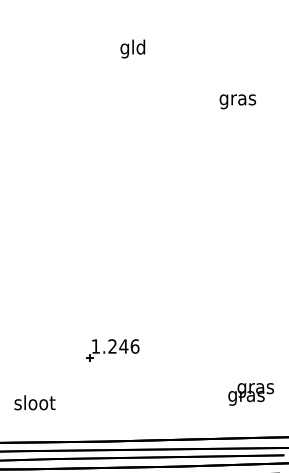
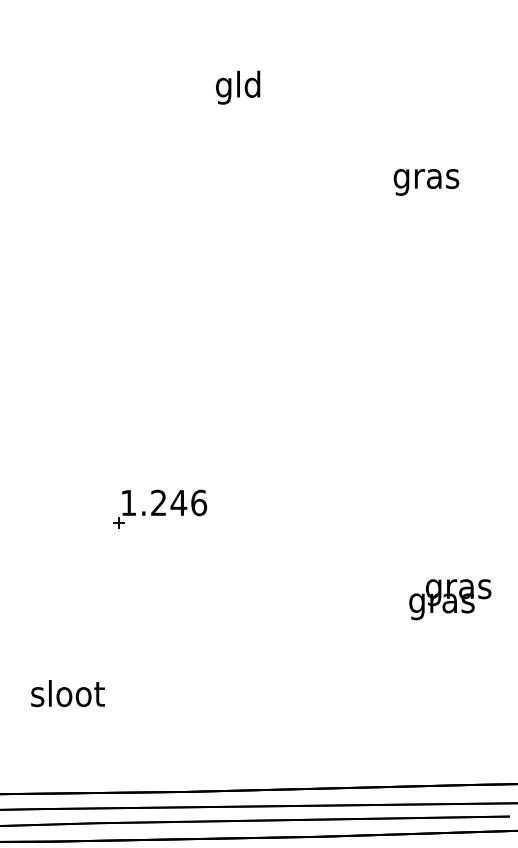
part: (112, 350) -> (158, 510), moved
text: (250, 394) -> (449, 599), moved
text: (34, 402) -> (67, 693), moved

